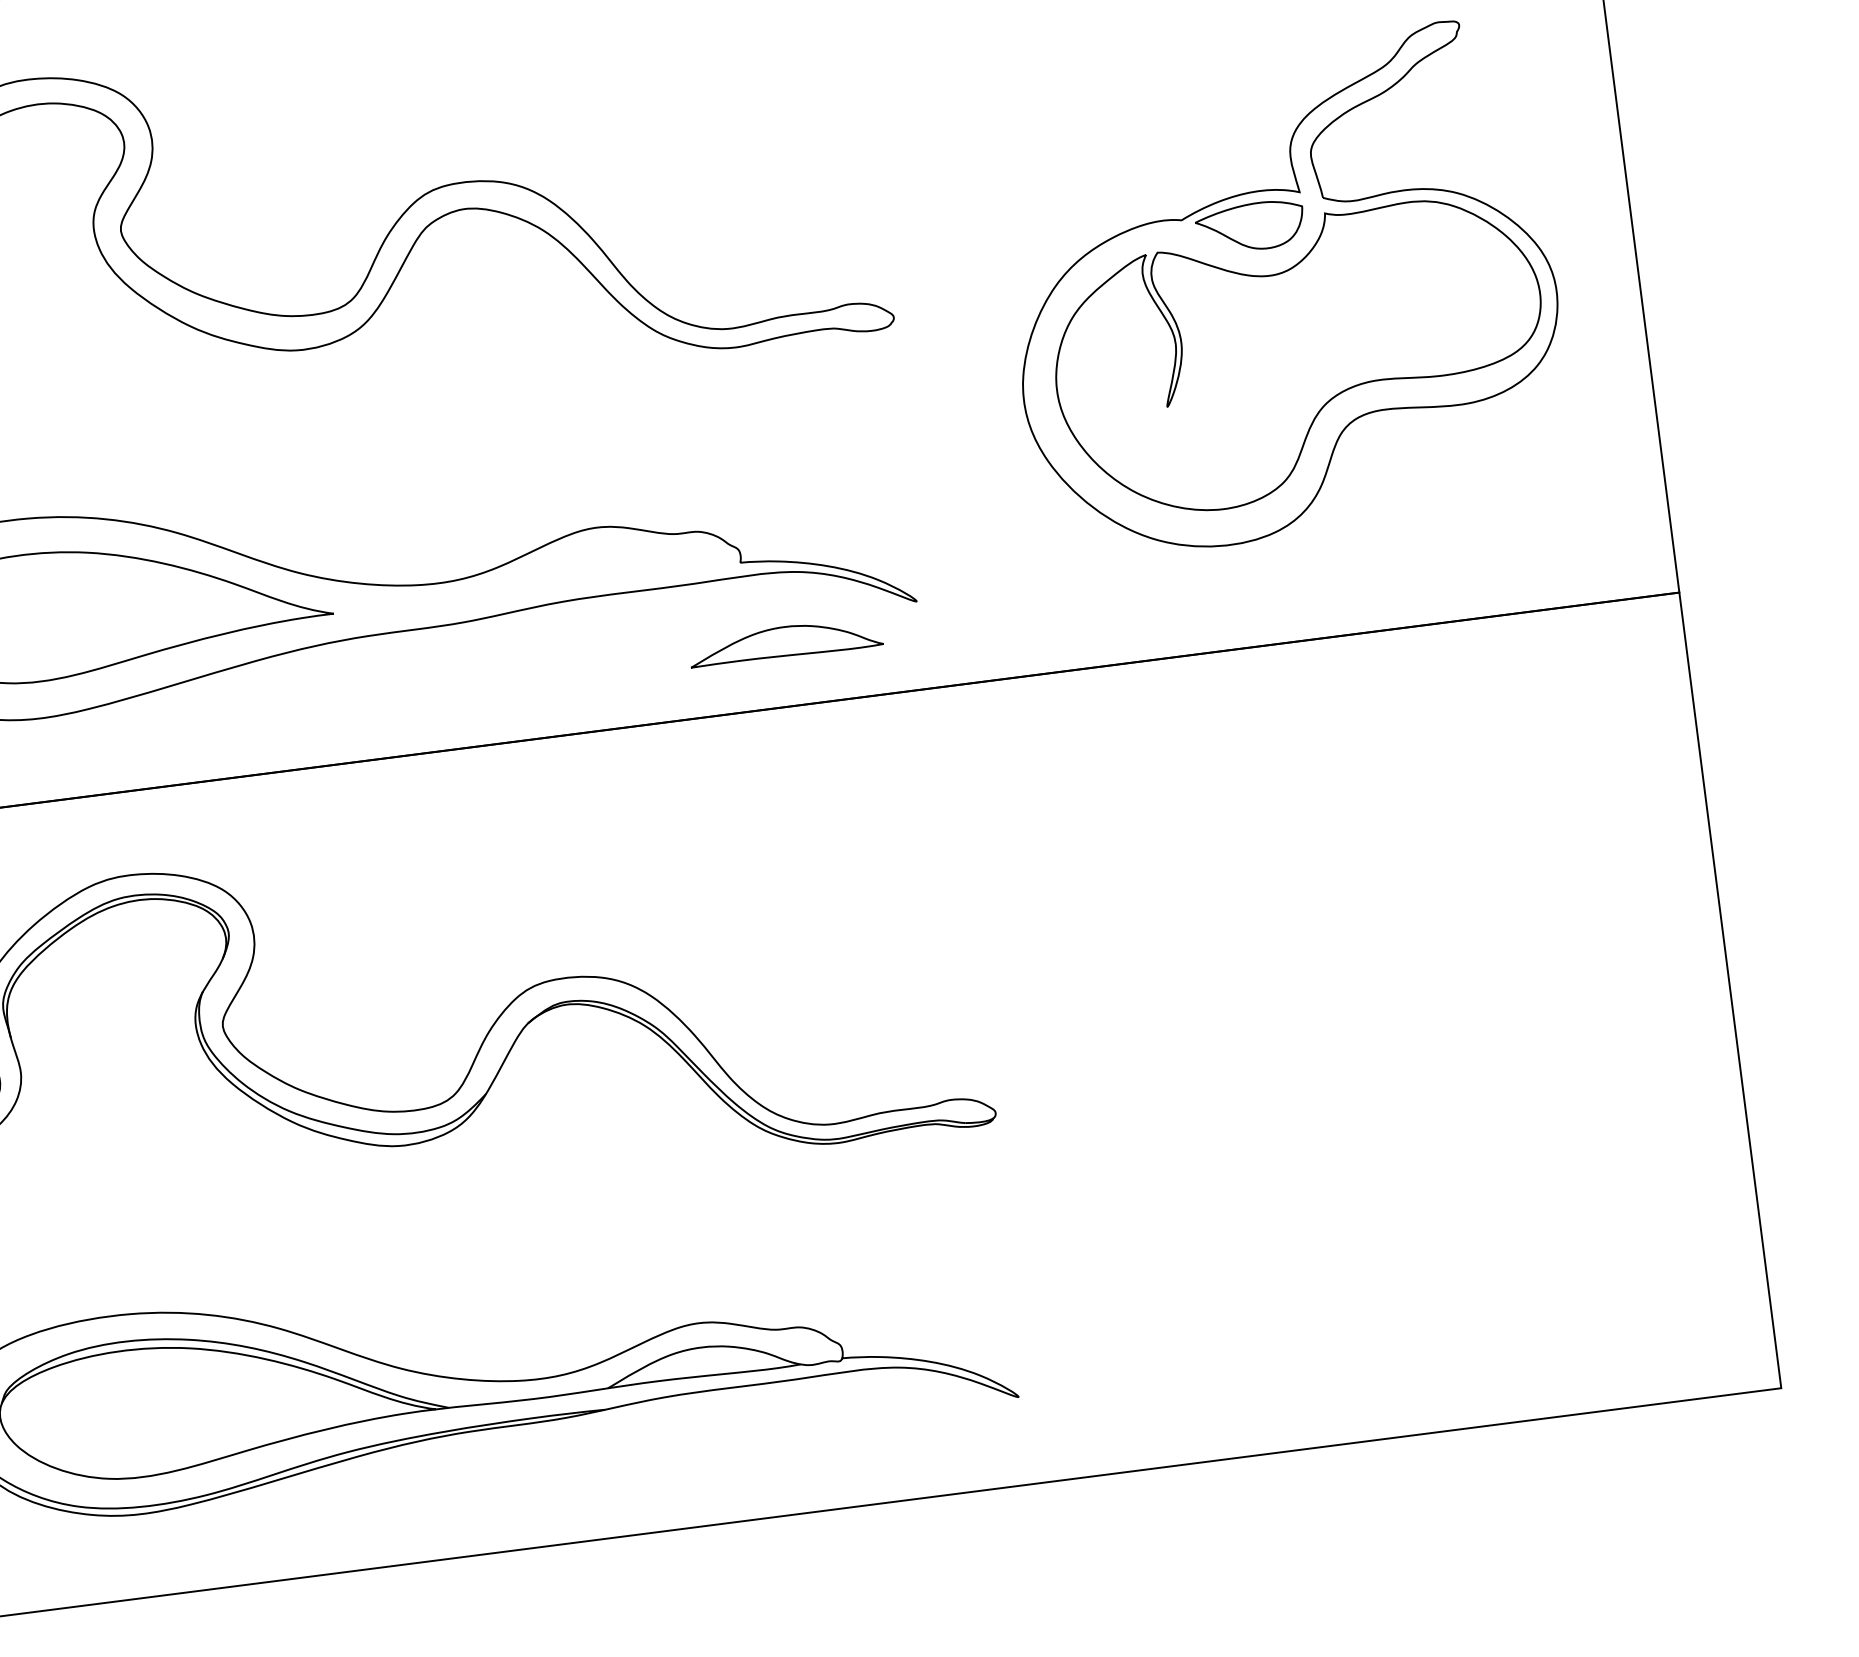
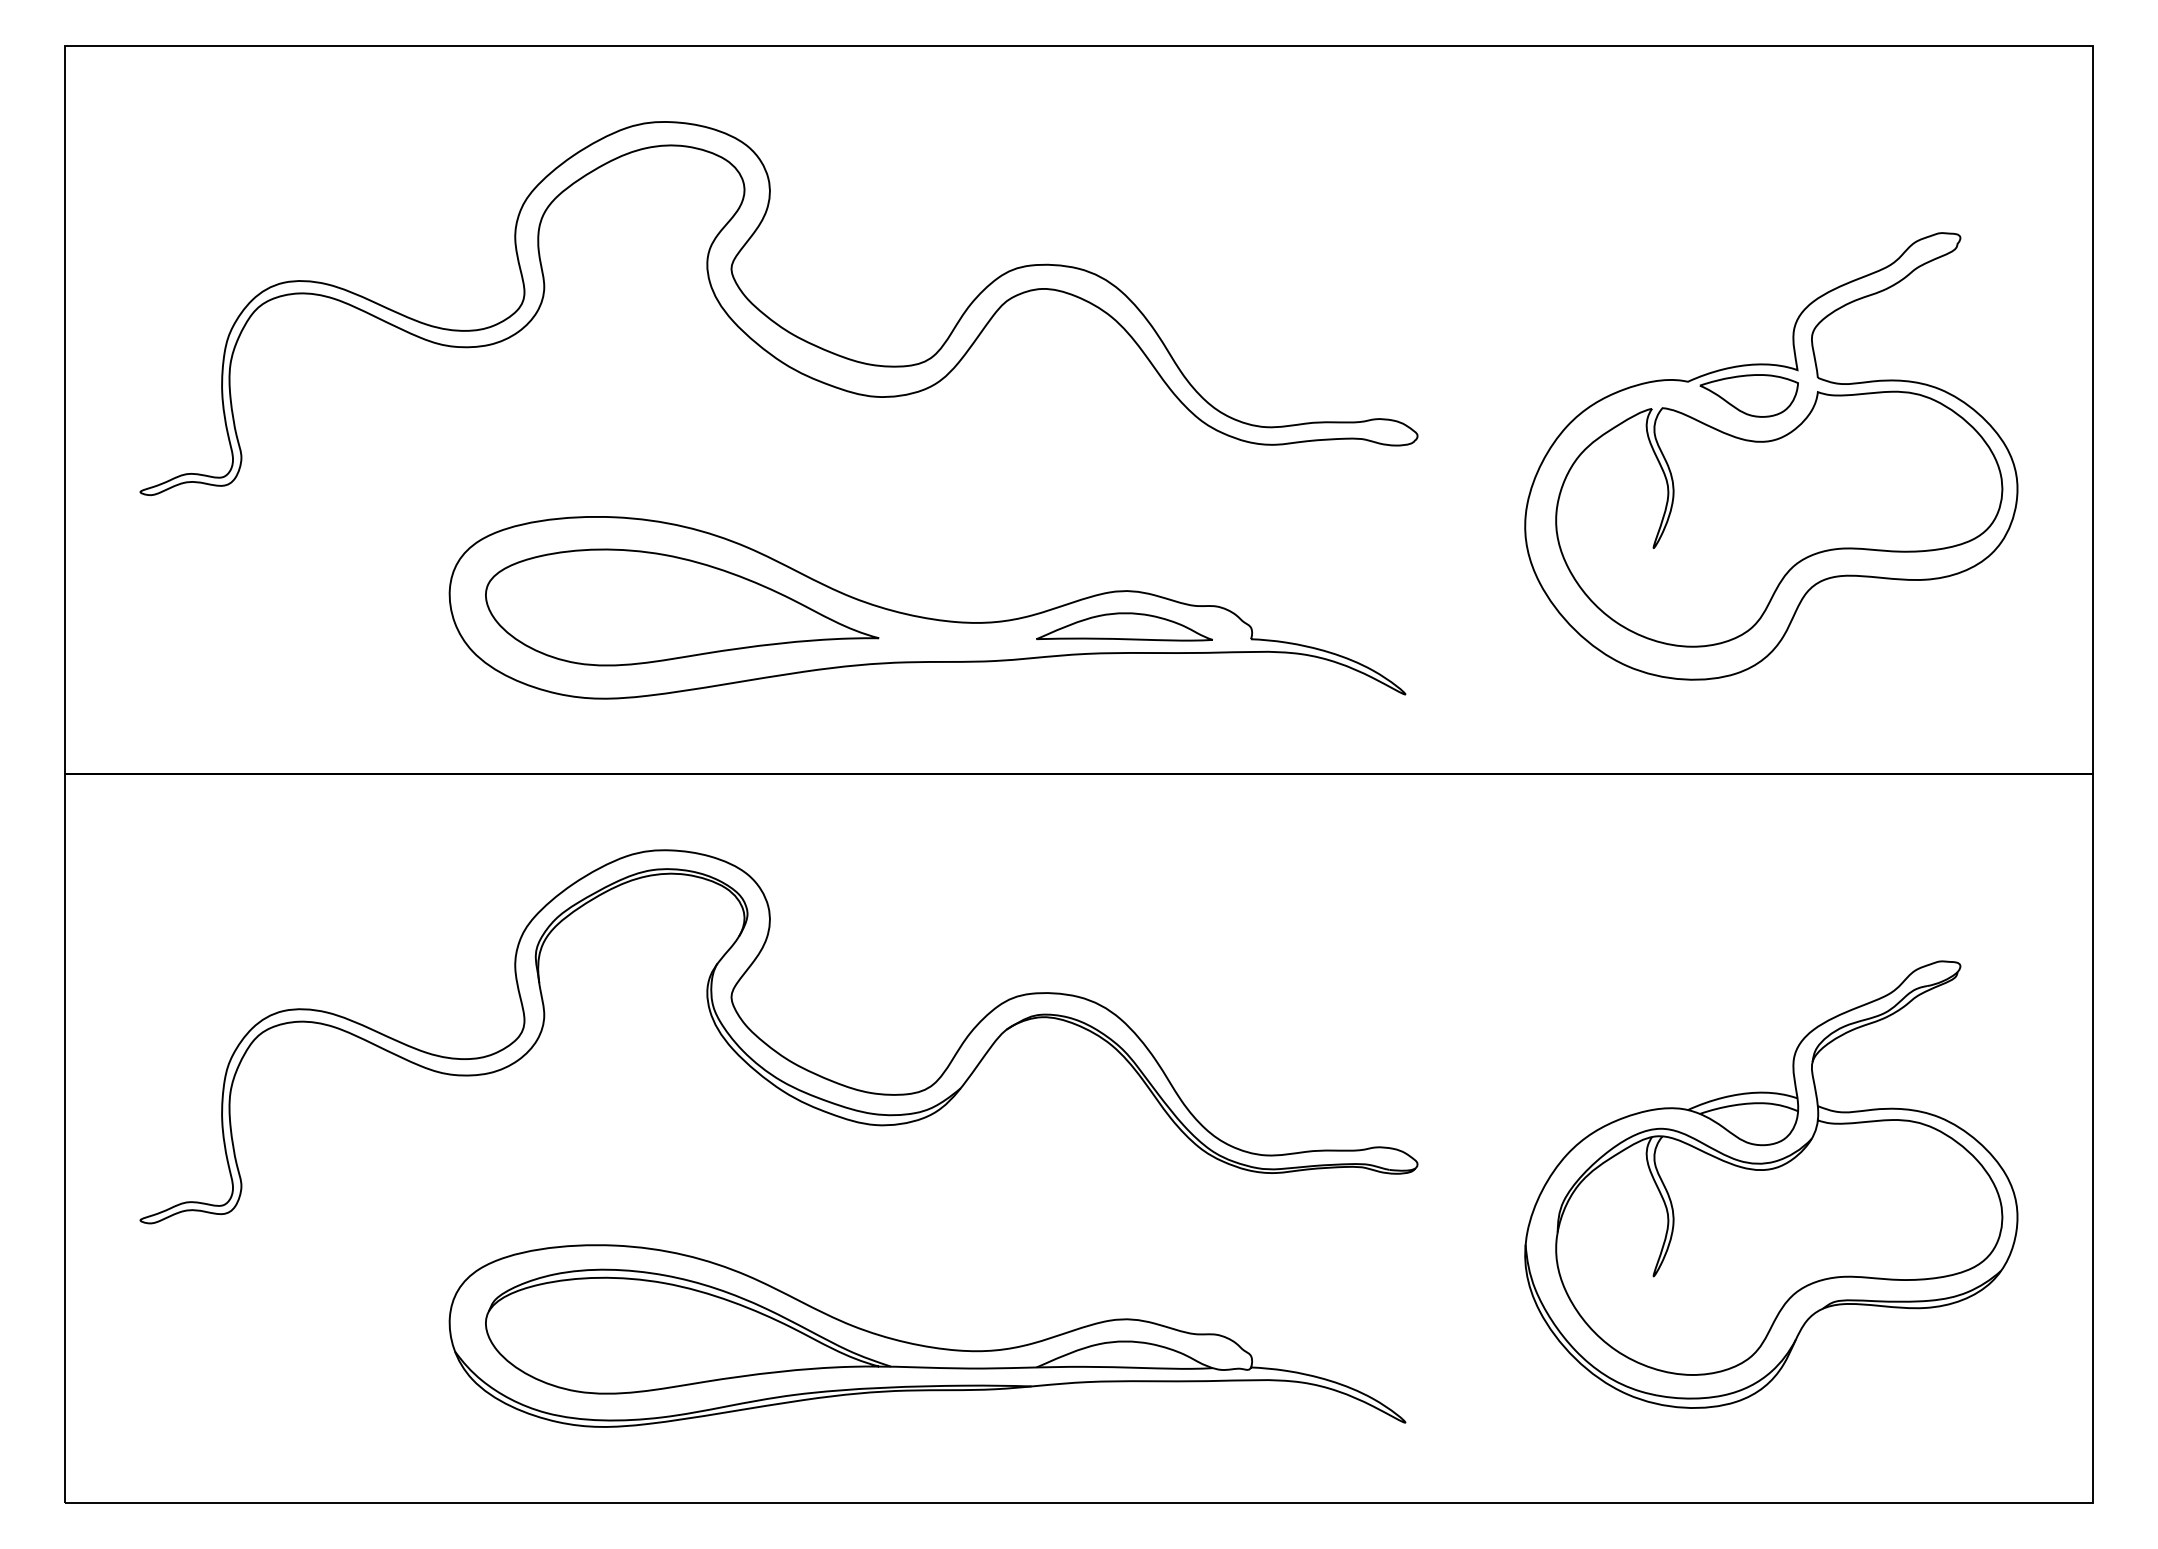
part: (785, 641) -> (1124, 626), moved
part: (1385, 1085) -> (1771, 1184), added

